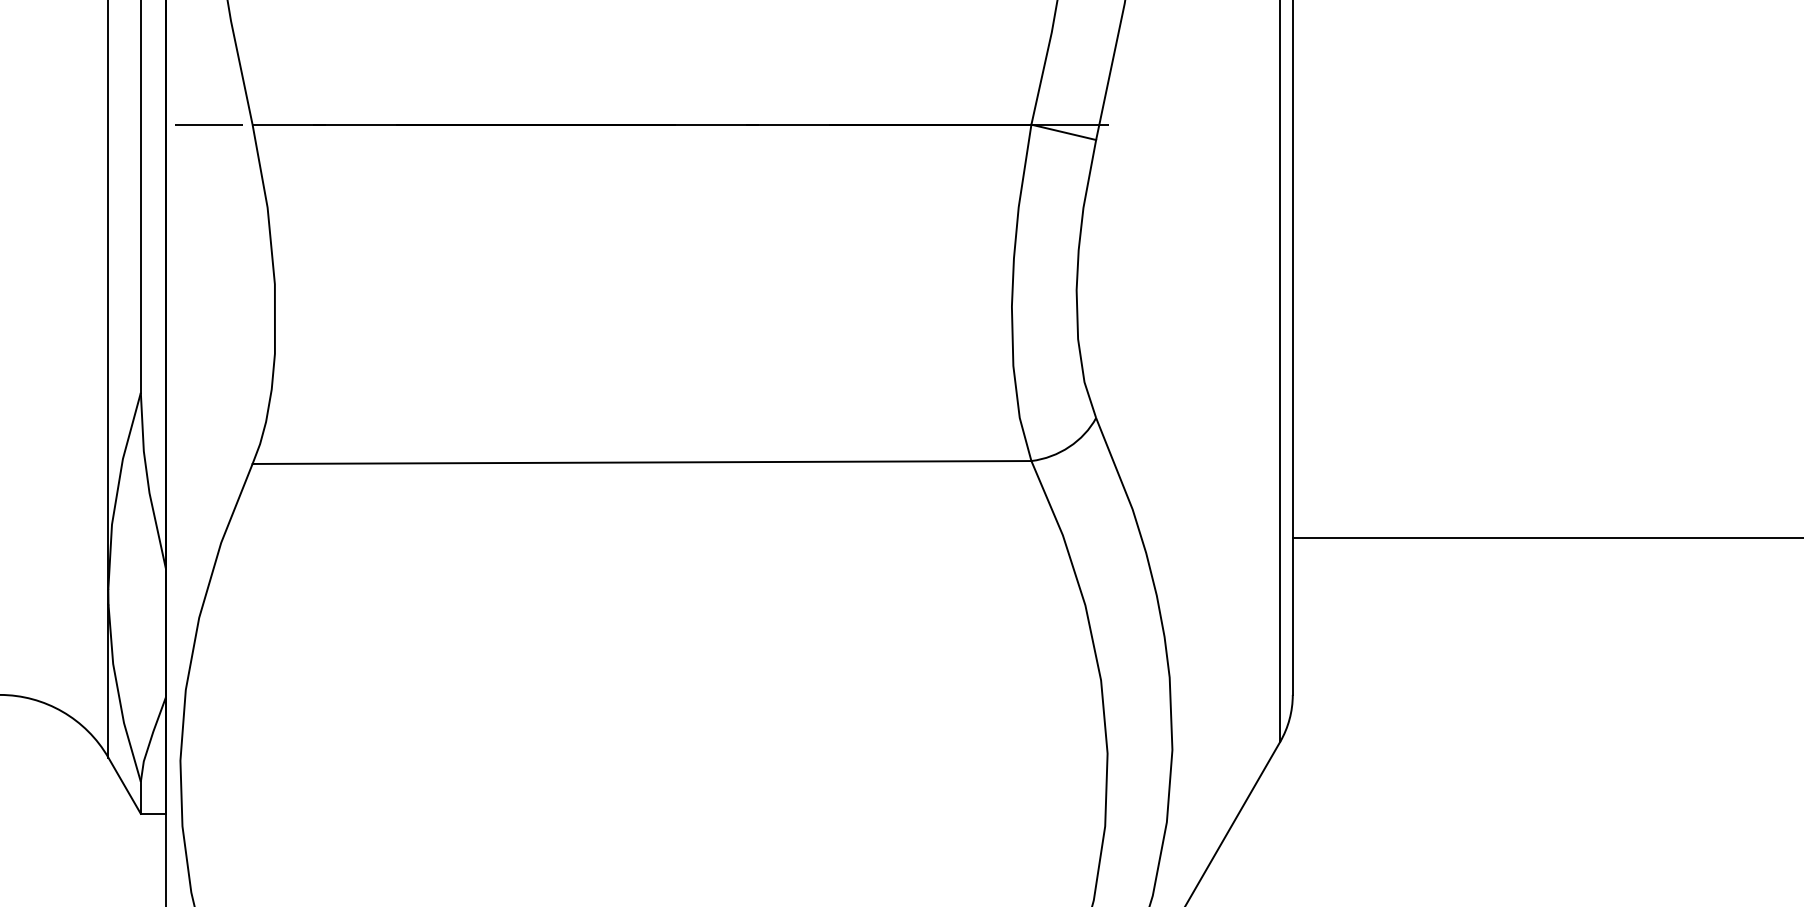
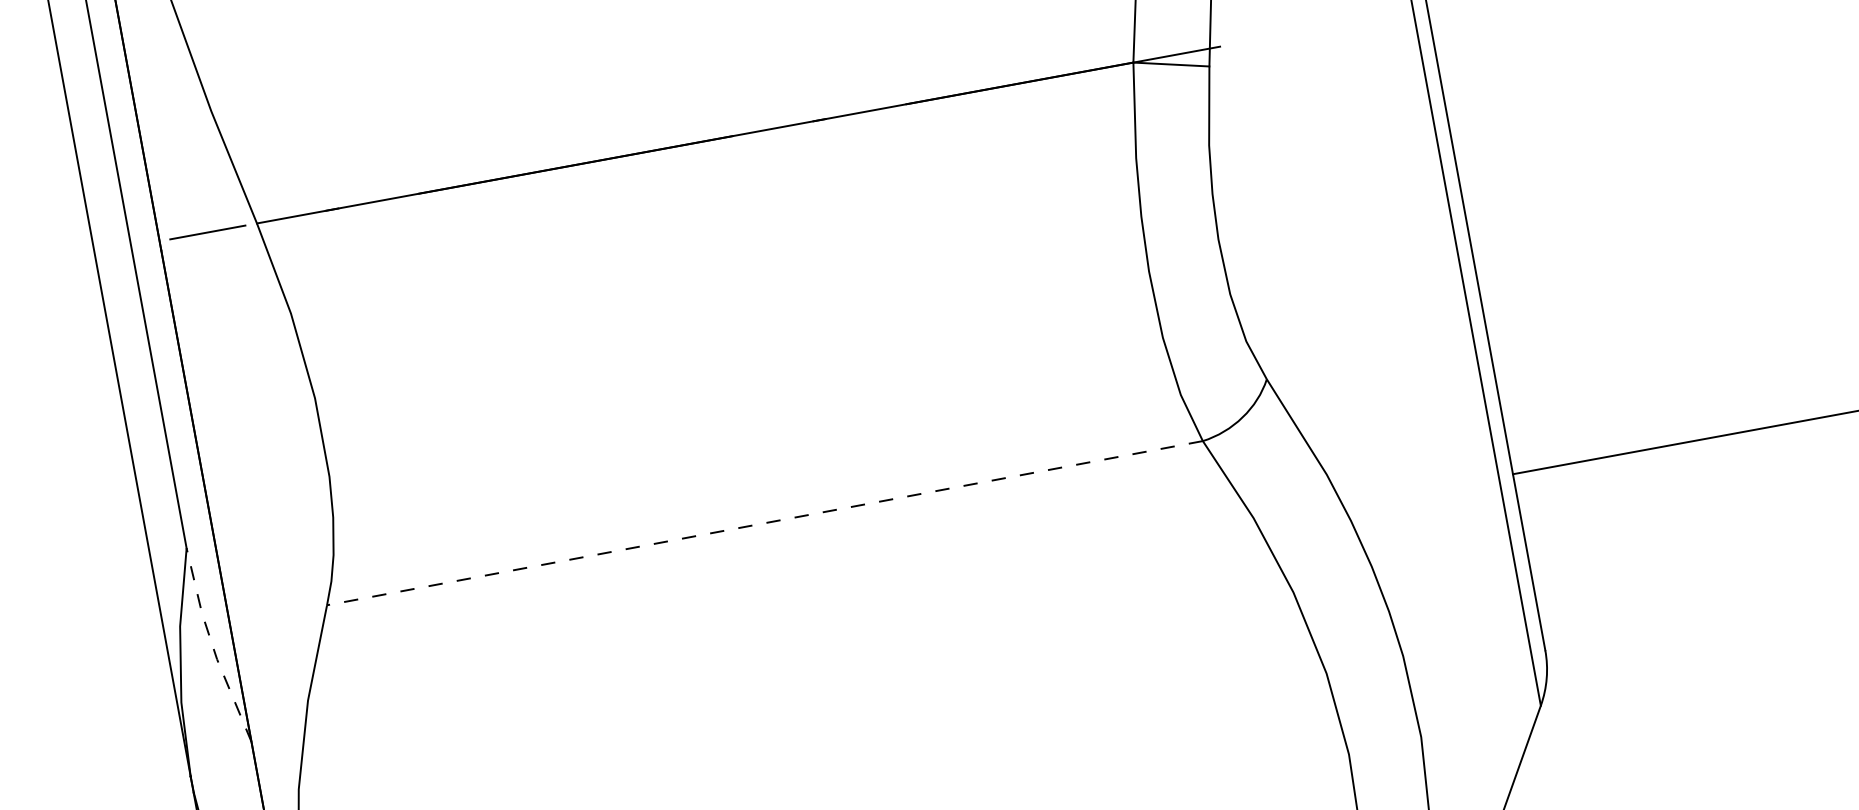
line: (641, 462) -> (764, 523), solid -> dashed
line: (147, 481) -> (212, 646), solid -> dashed

